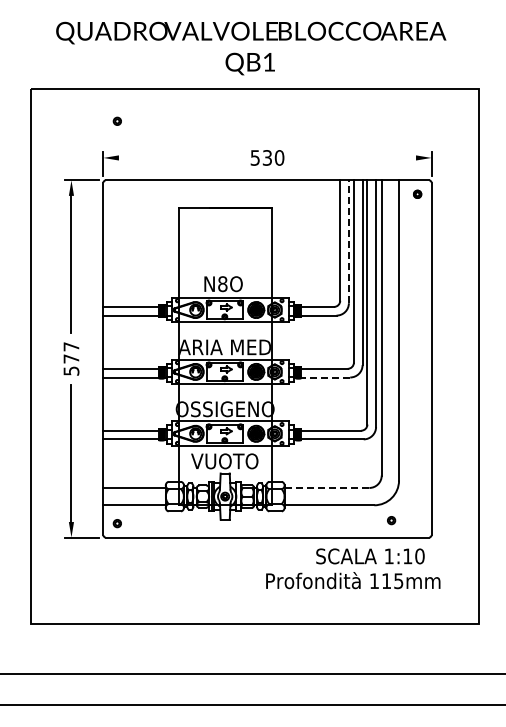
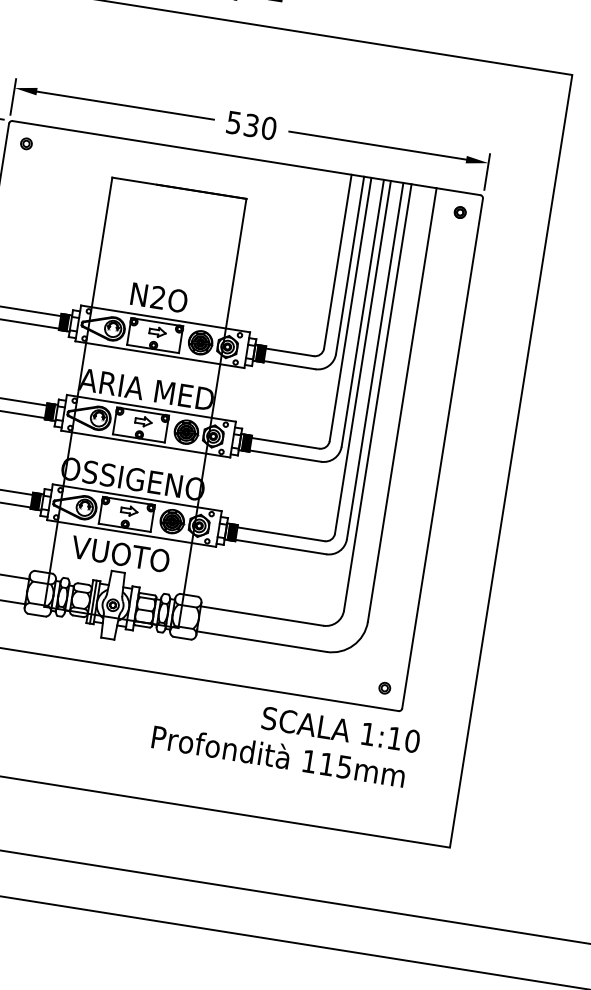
part: (116, 120) -> (25, 142), moved
line: (179, 157) -> (124, 104), added
line: (354, 157) -> (377, 144), added
line: (348, 241) -> (349, 264), dashed -> solid
text: (222, 284) -> (157, 298), N8O -> N2O
line: (325, 377) -> (285, 456), dashed -> solid
line: (326, 487) -> (261, 615), dashed -> solid
part: (391, 520) -> (384, 688), moved
text: (370, 556) -> (341, 730), moved

